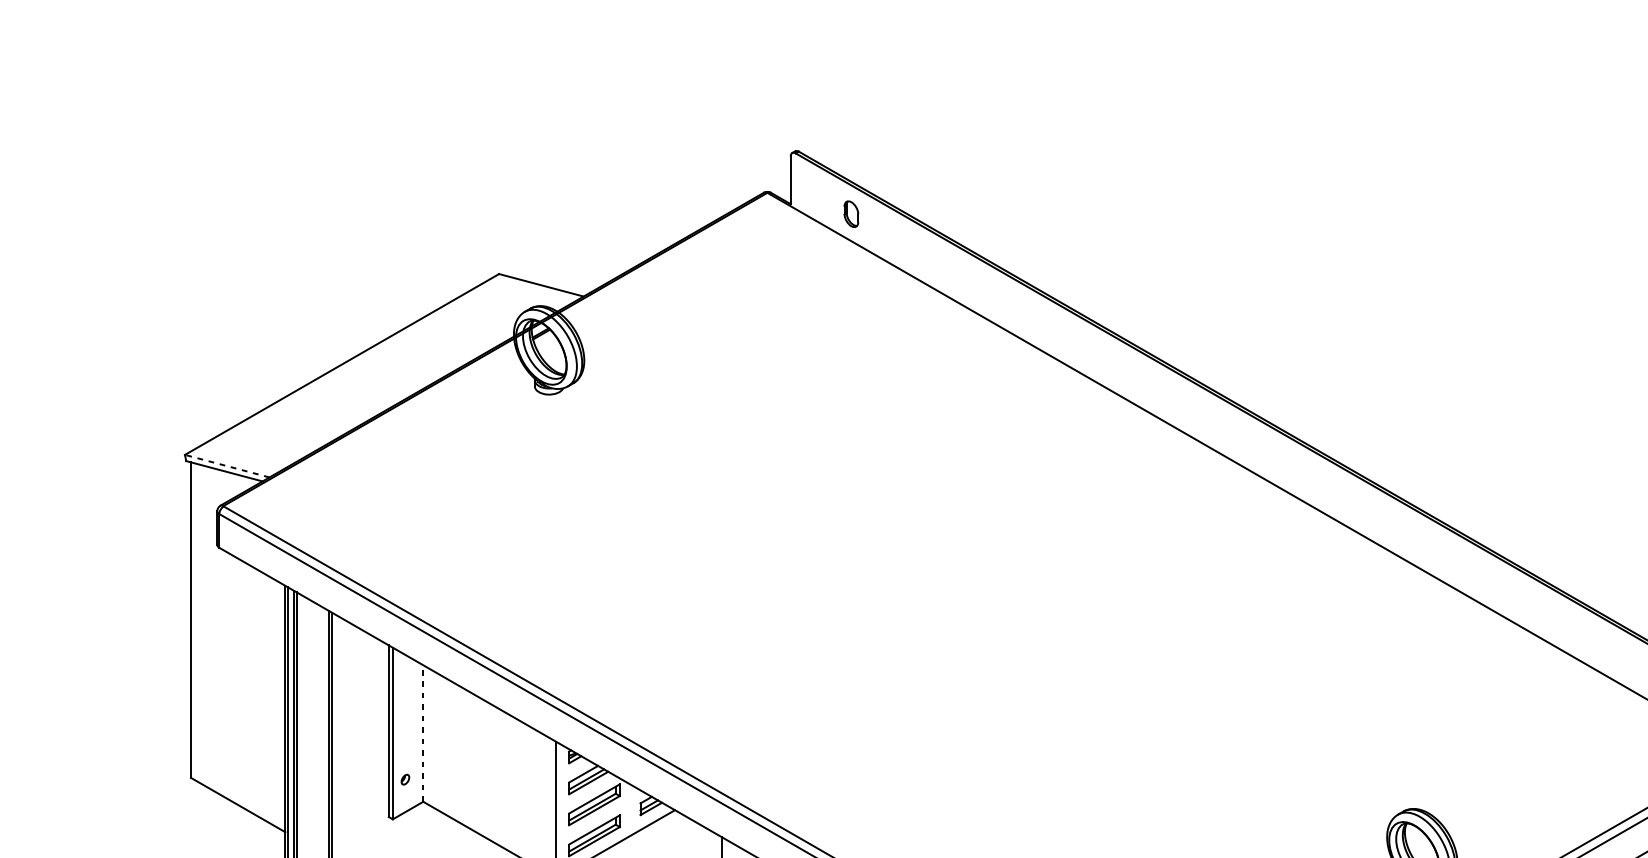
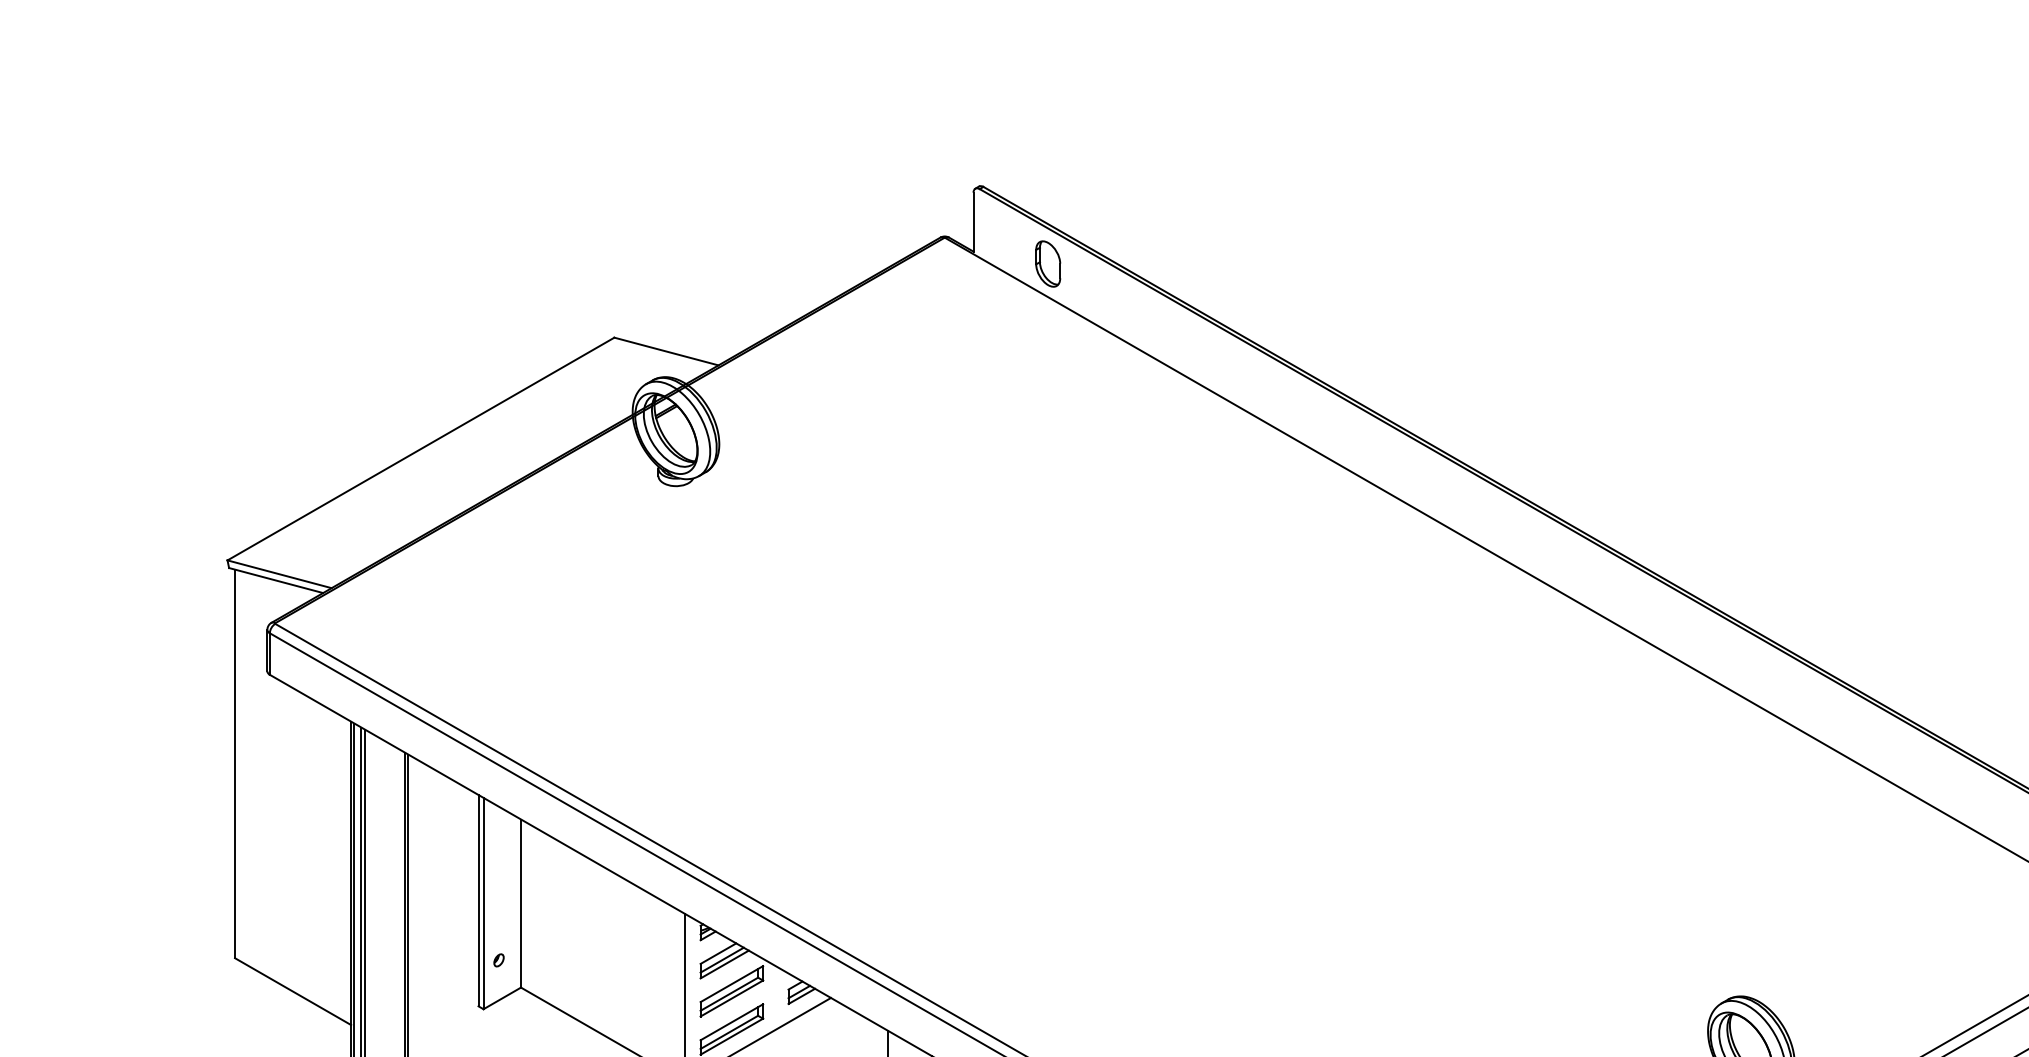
part: (851, 213) -> (1048, 263), size x1.43
line: (227, 466) -> (279, 574), dashed -> solid
line: (423, 733) -> (521, 903), dashed -> solid

